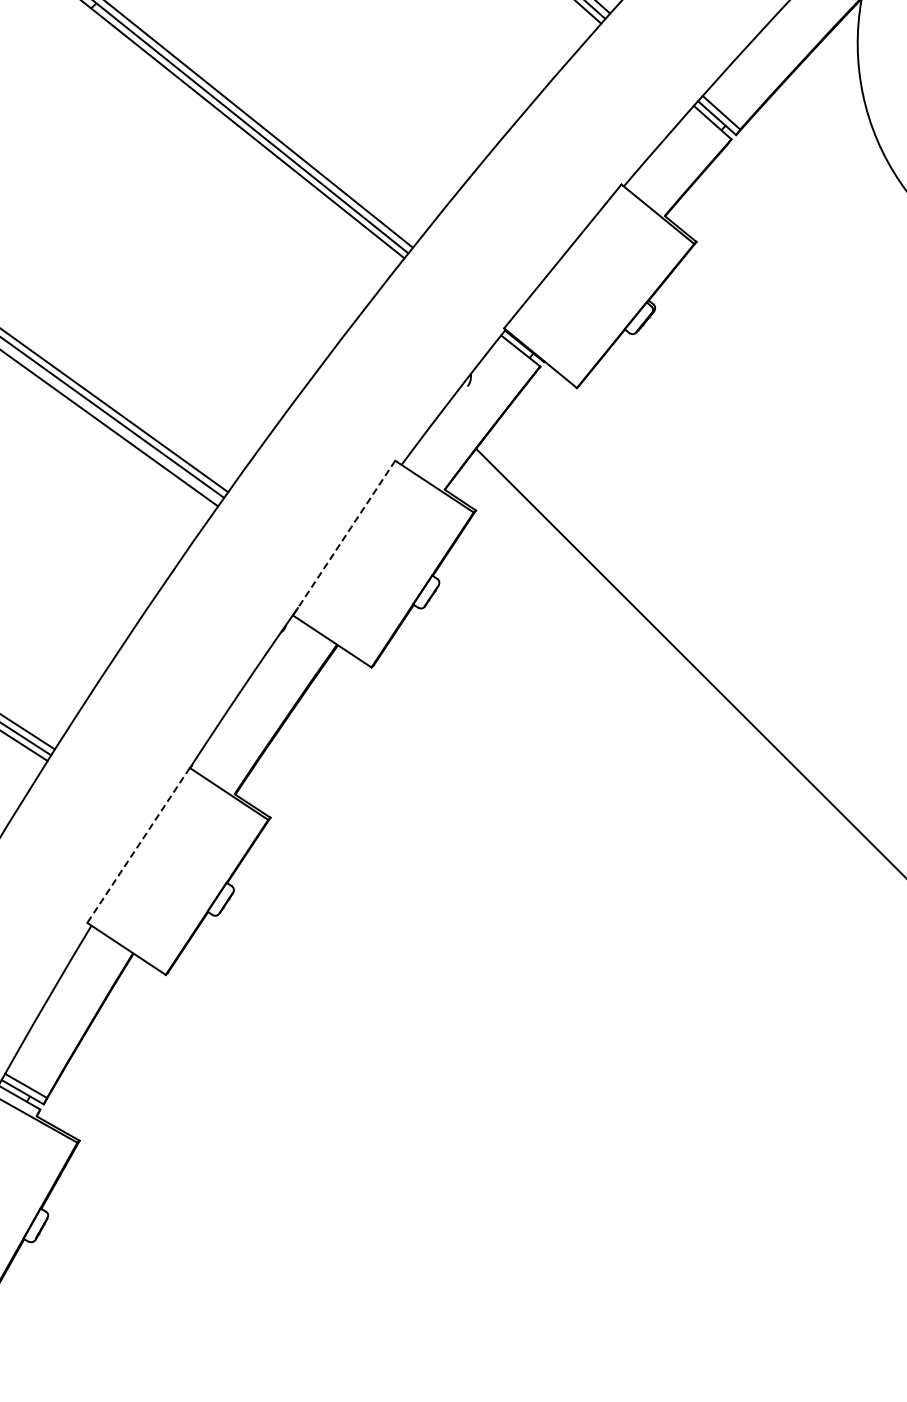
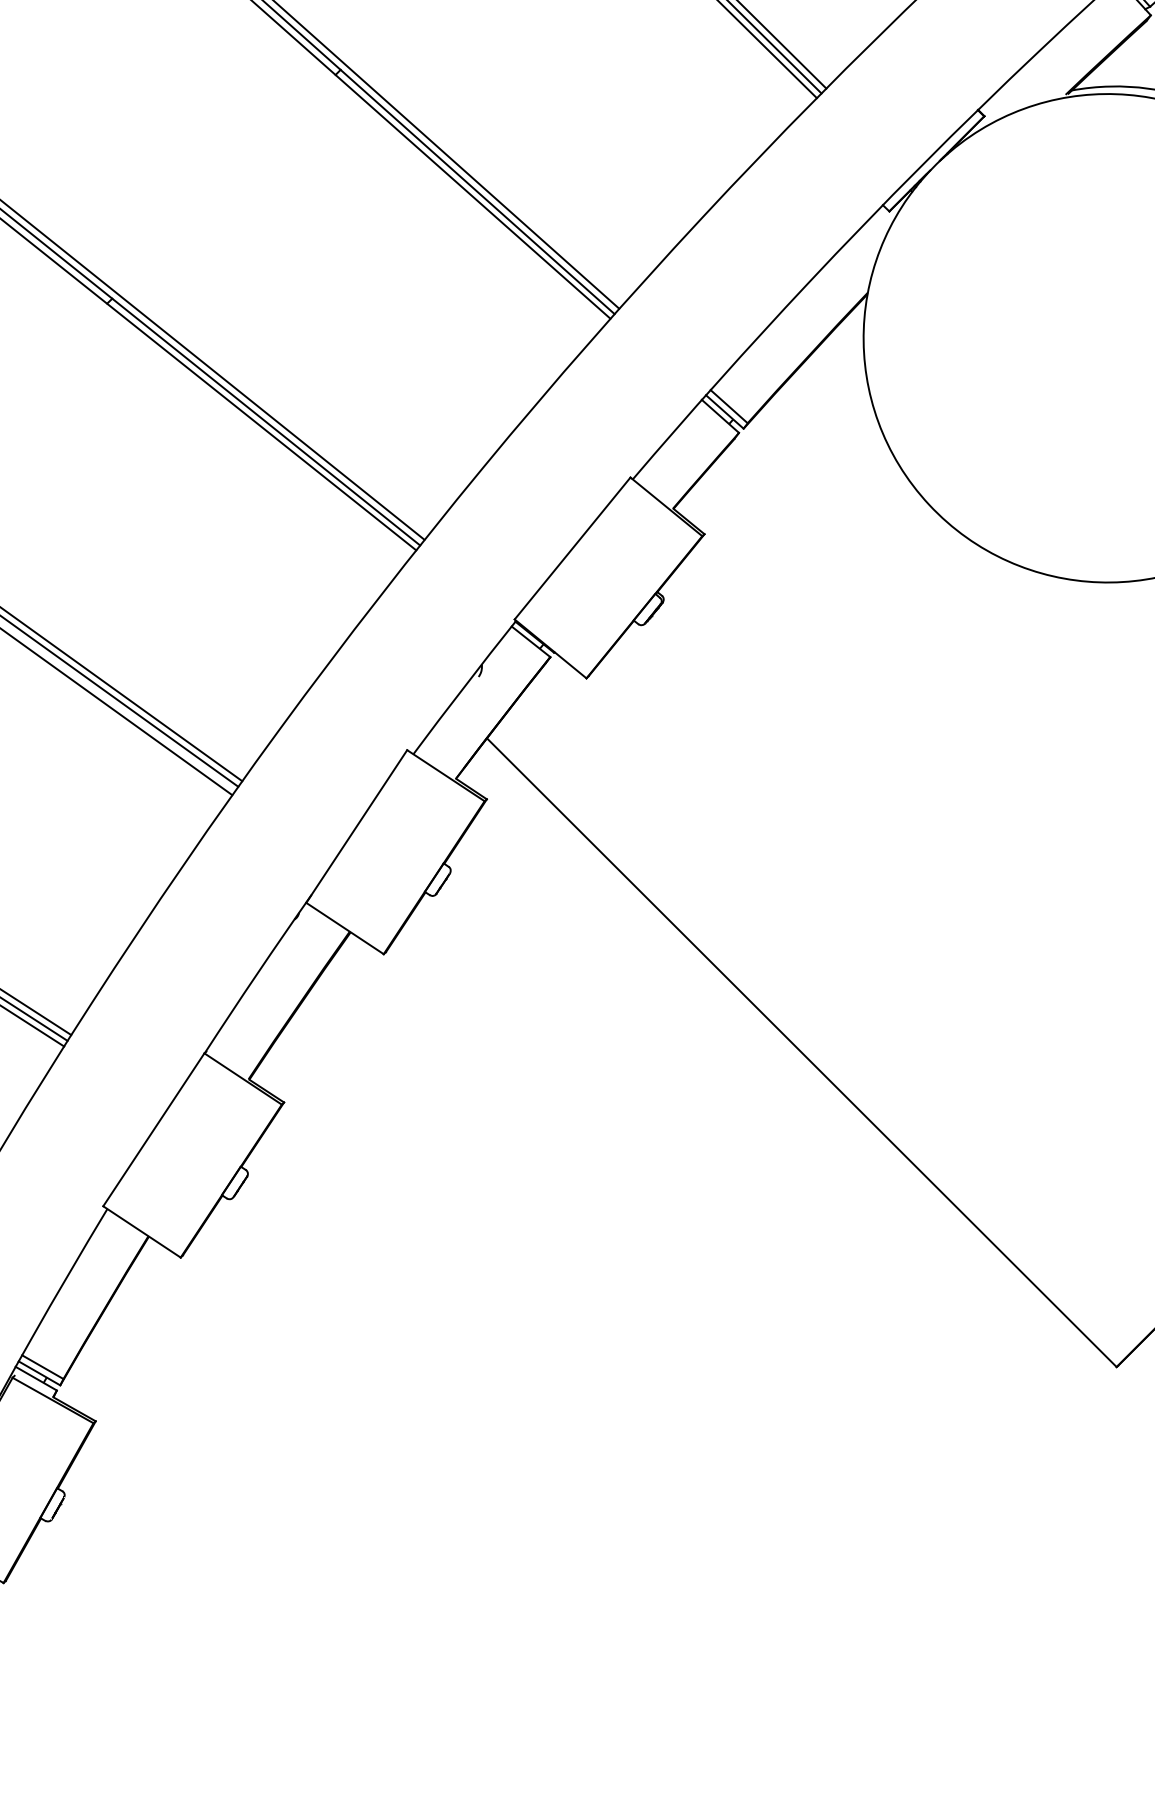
line: (343, 538) -> (356, 826), dashed -> solid
line: (138, 845) -> (153, 1129), dashed -> solid

